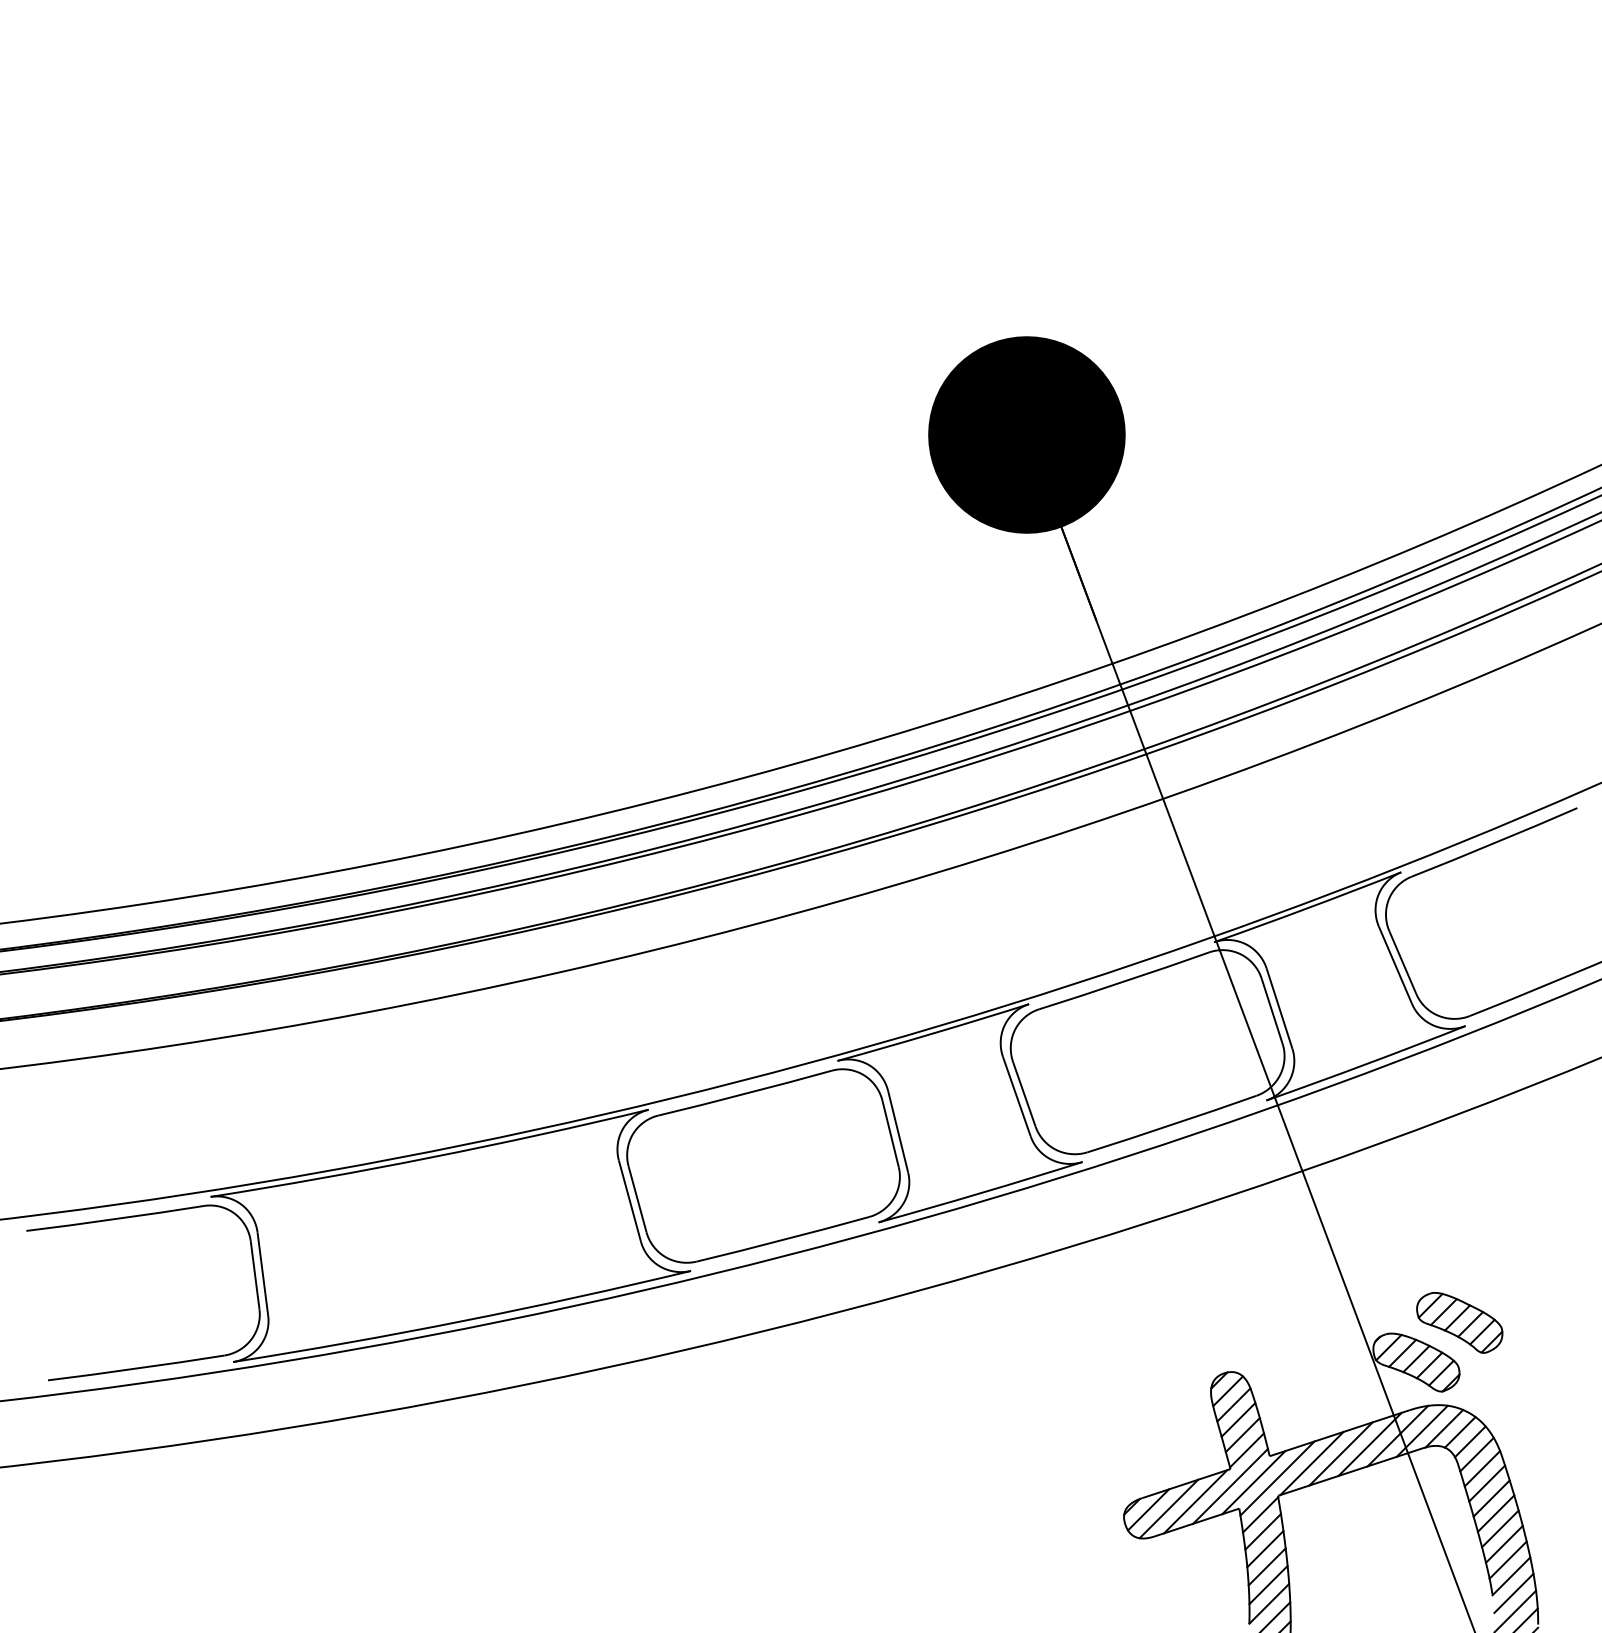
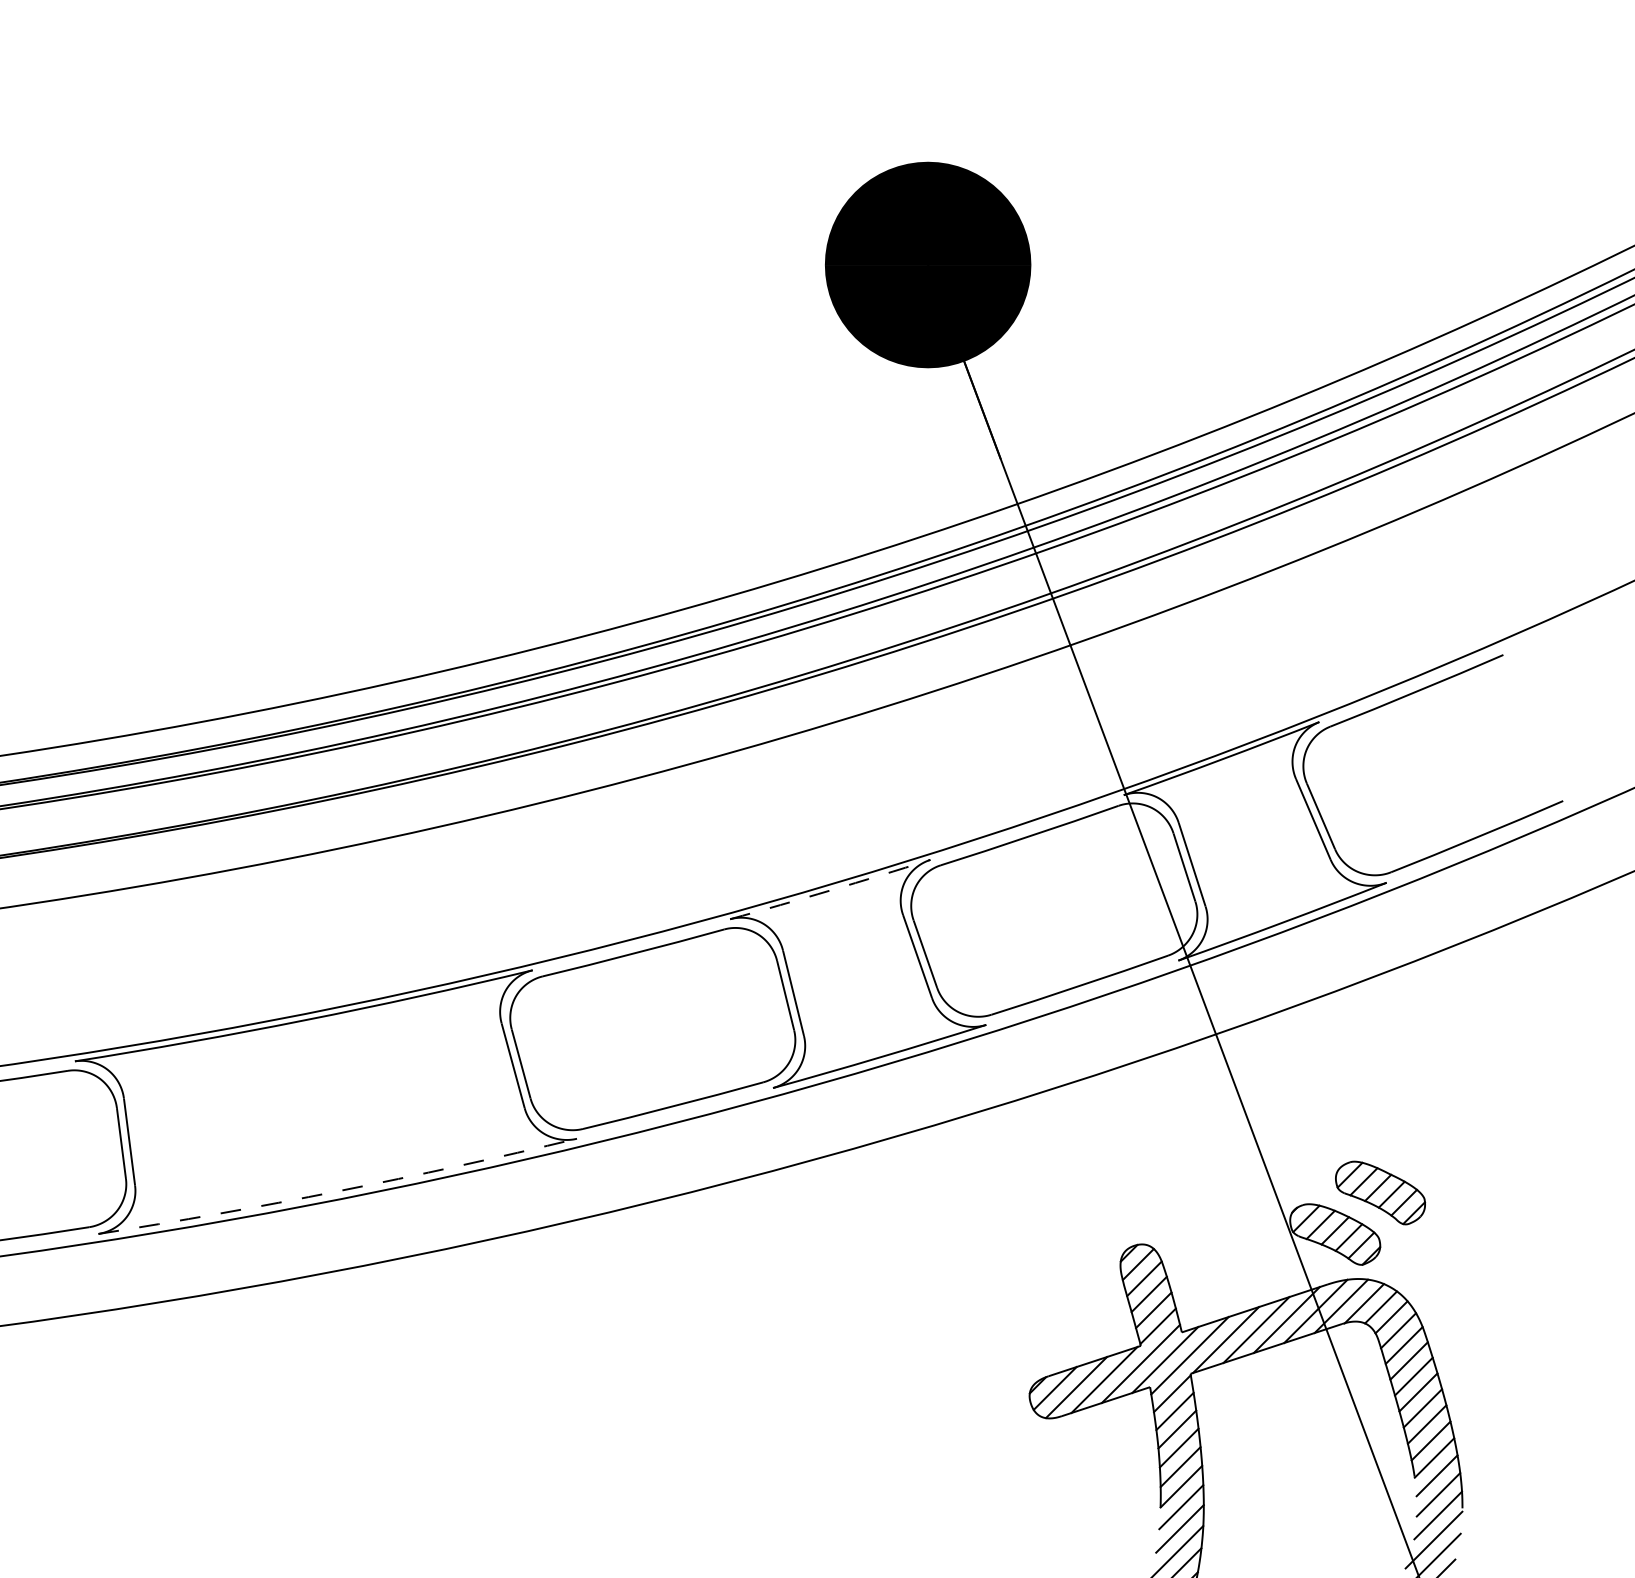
arc: (933, 1033) -> (830, 890), solid -> dashed
arc: (463, 1321) -> (339, 1191), solid -> dashed

